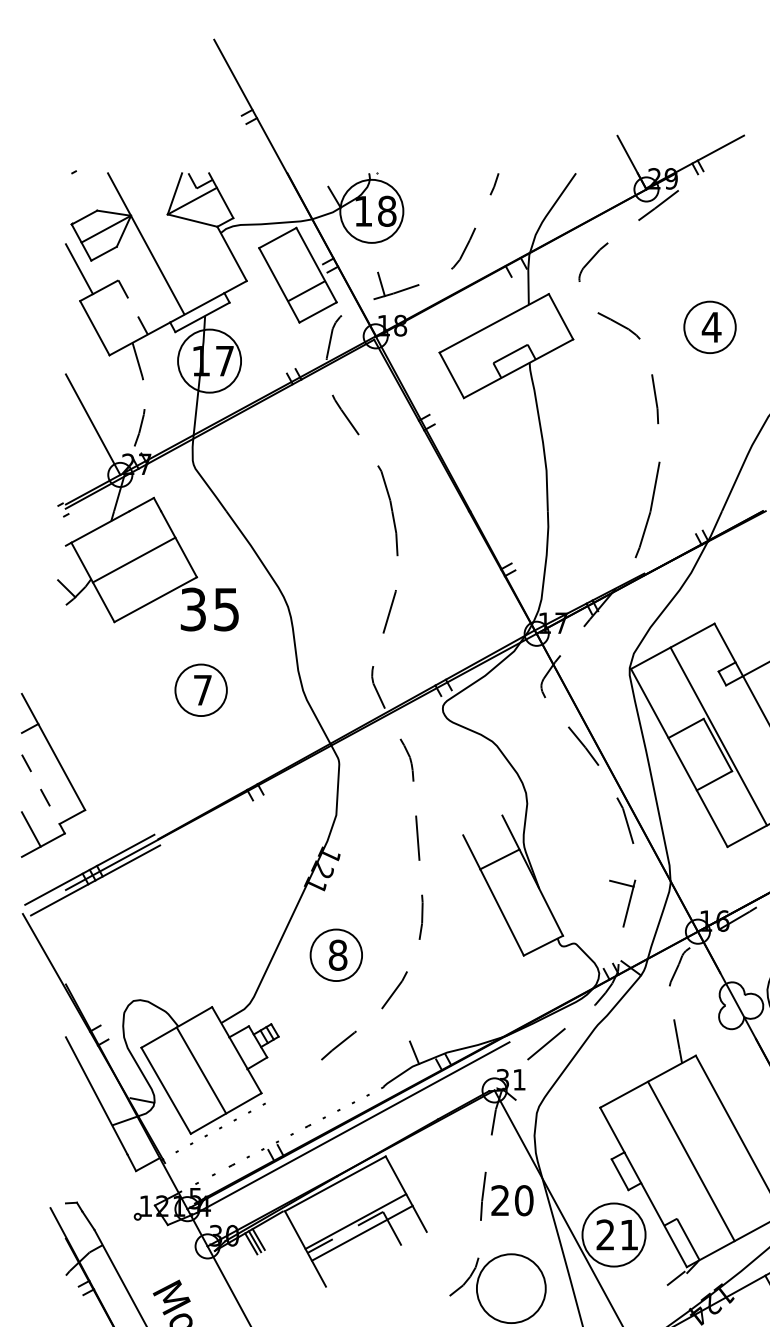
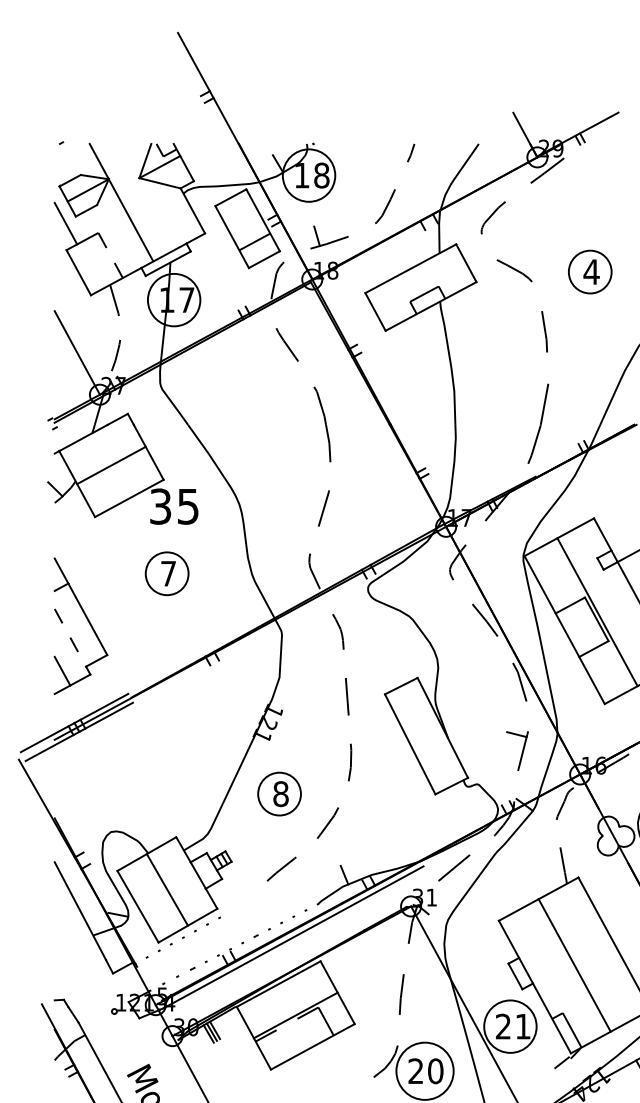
part: (62, 770) -> (88, 622), moved
line: (499, 859) -> (401, 686), moved
text: (512, 1200) -> (426, 1071), moved
line: (362, 1232) -> (312, 1046), moved

